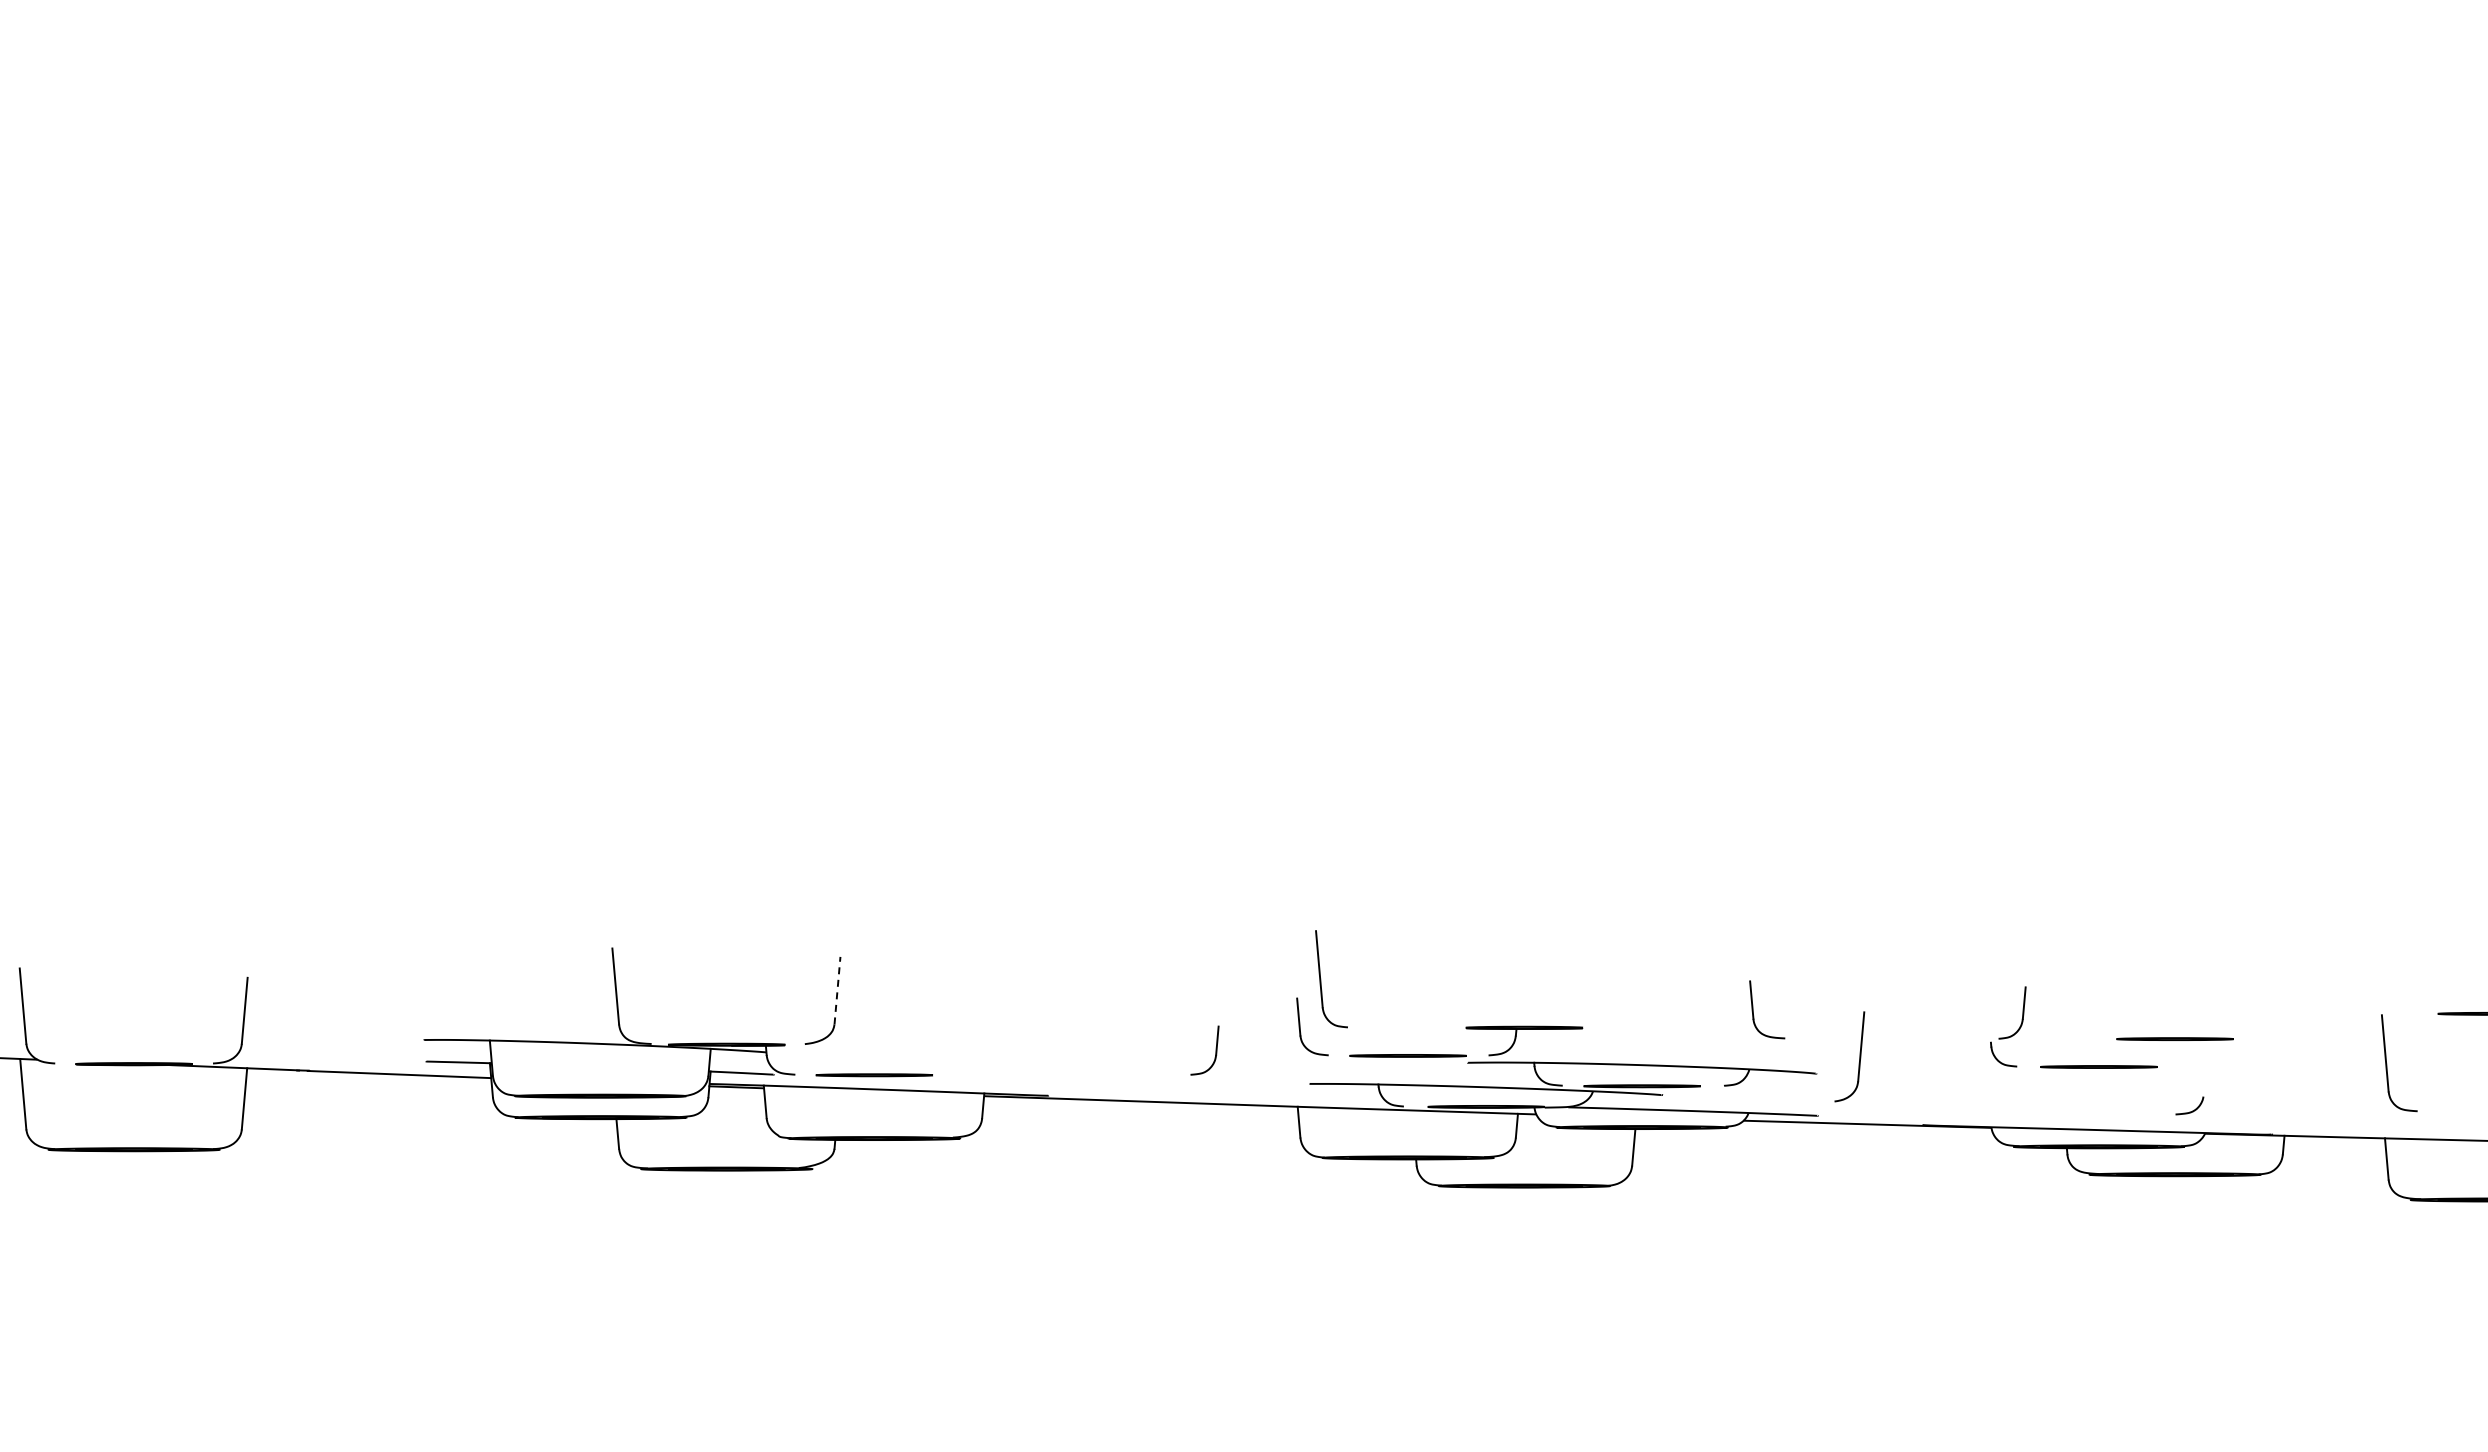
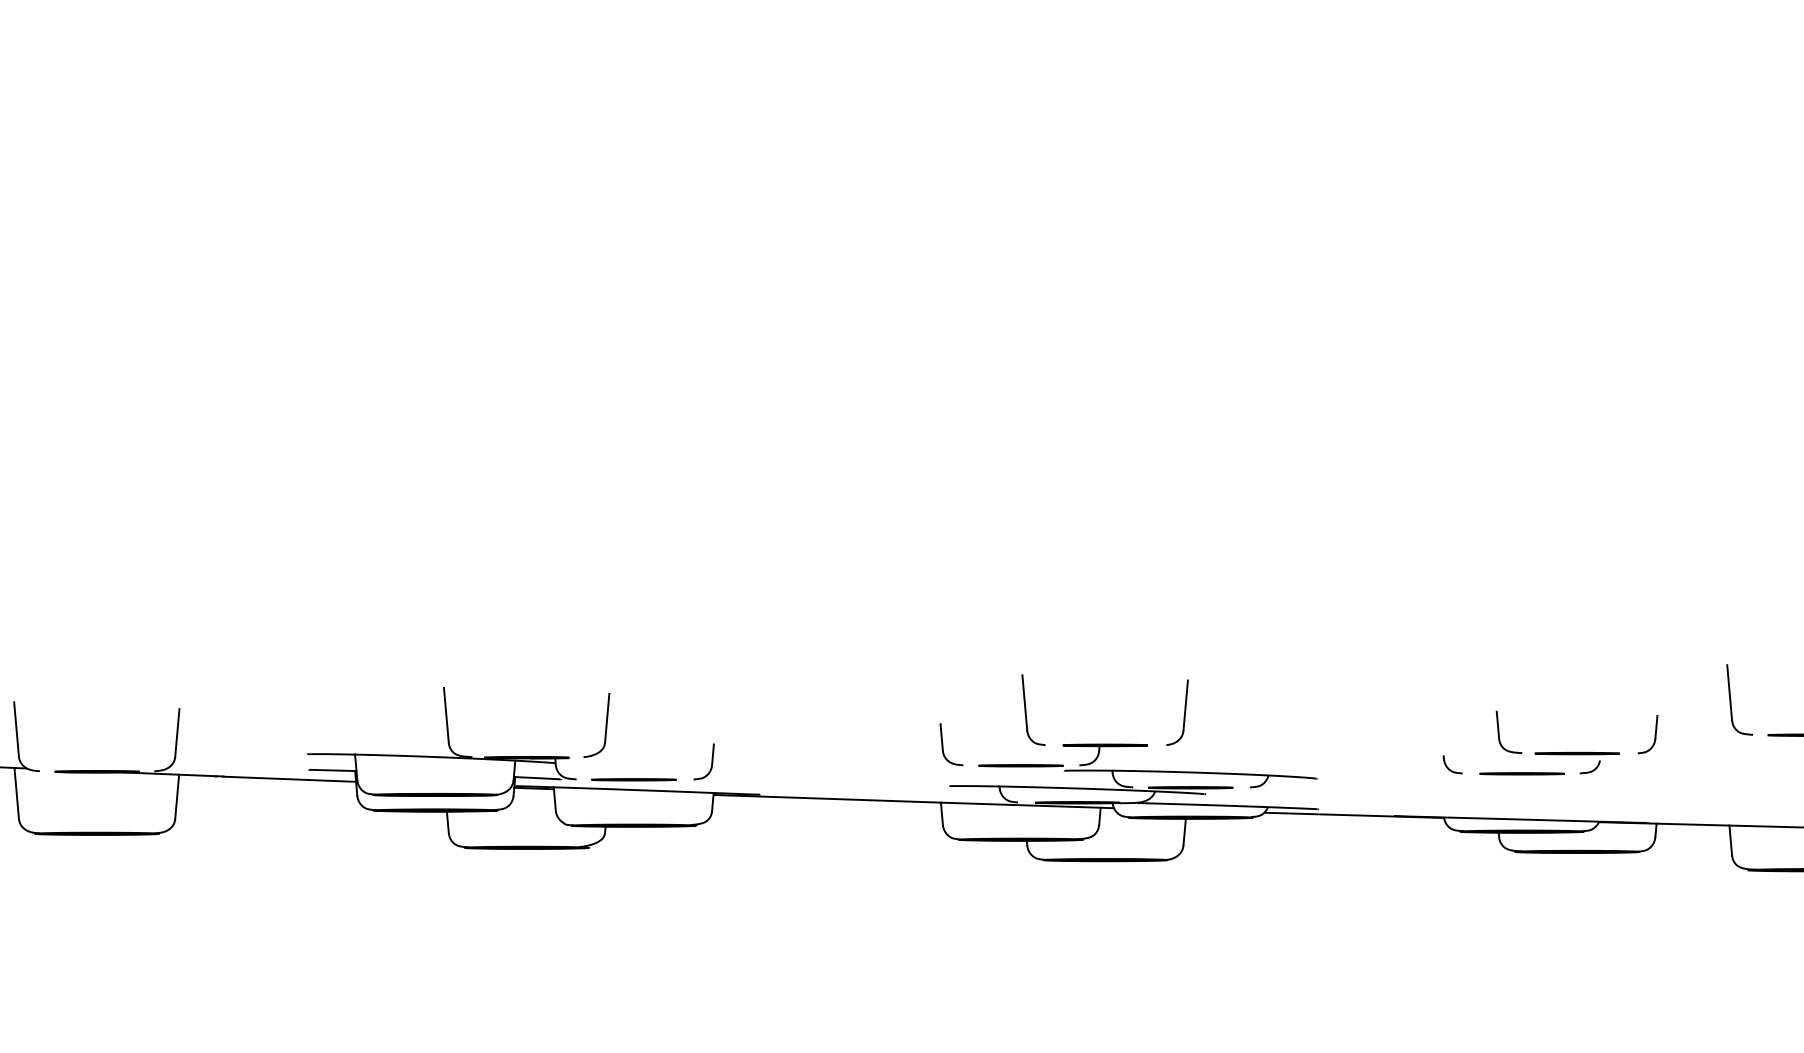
part: (1321, 979) -> (1026, 710), moved
line: (837, 990) -> (607, 718), dashed -> solid
part: (1753, 1009) -> (1499, 732), moved
part: (2022, 1012) -> (1655, 734), moved
part: (1215, 1050) -> (711, 761), moved
part: (1859, 1056) -> (1184, 712), moved
part: (2387, 1063) -> (1731, 700), moved
curve: (2192, 1110) -> (1592, 770), moved

